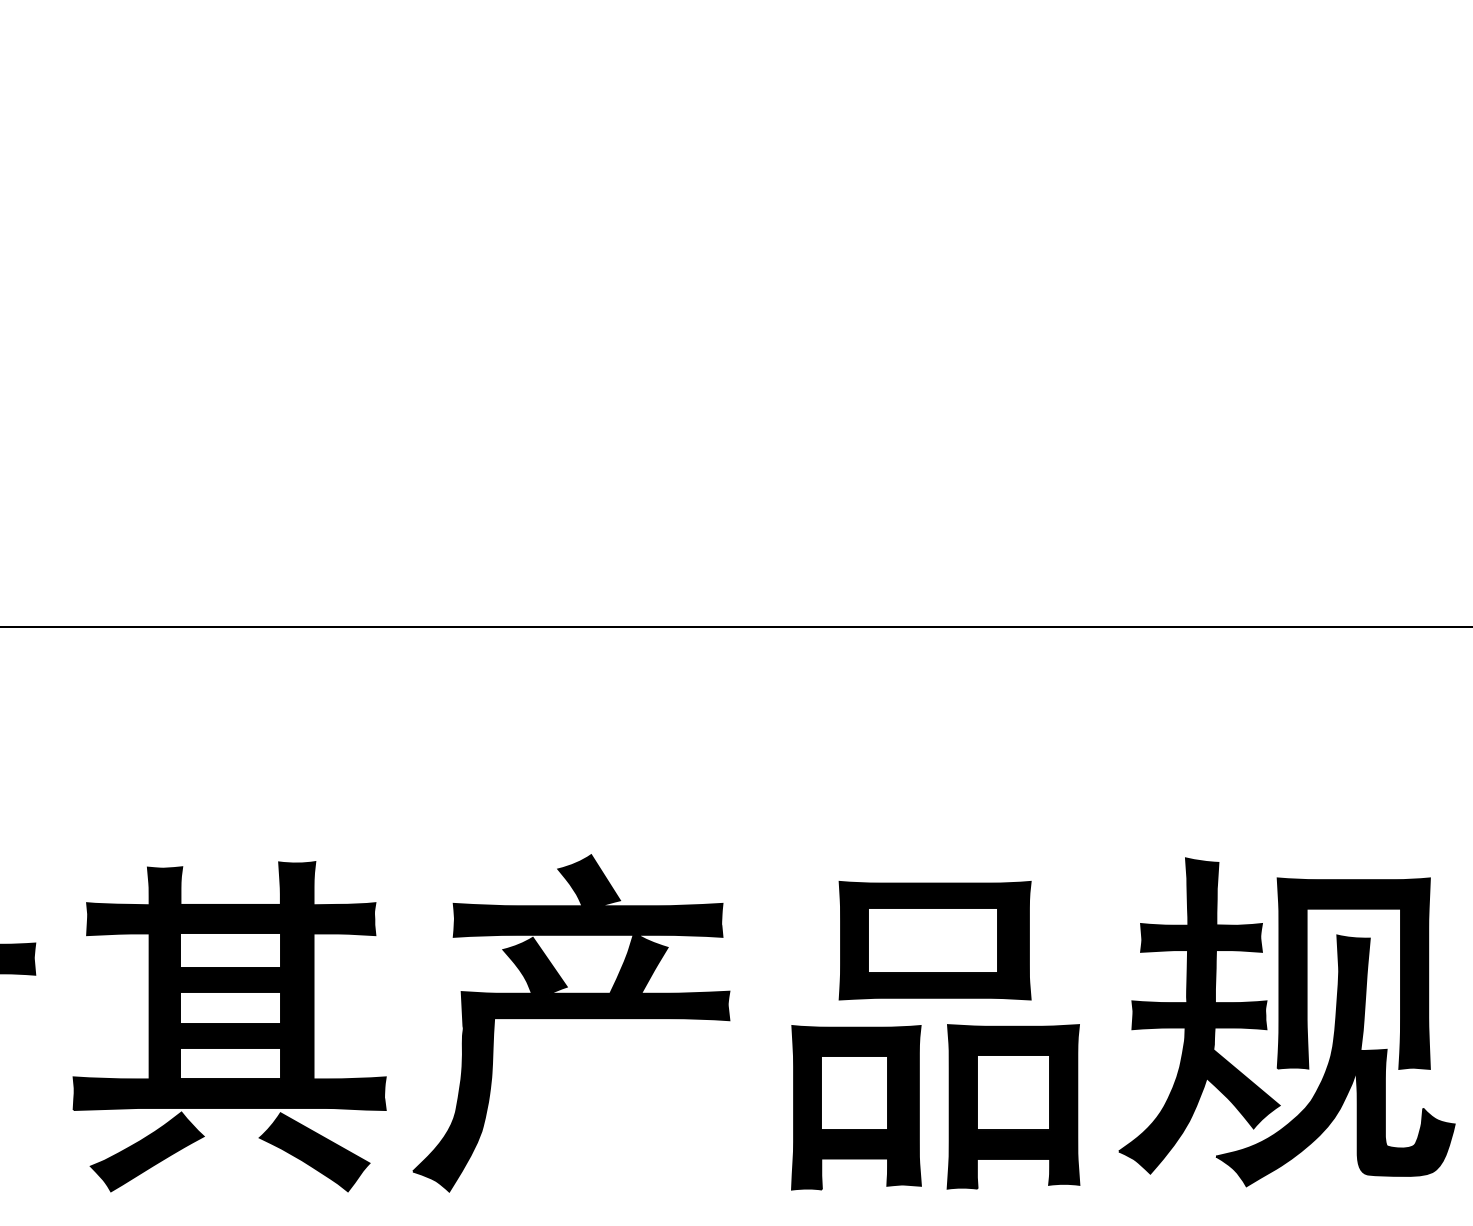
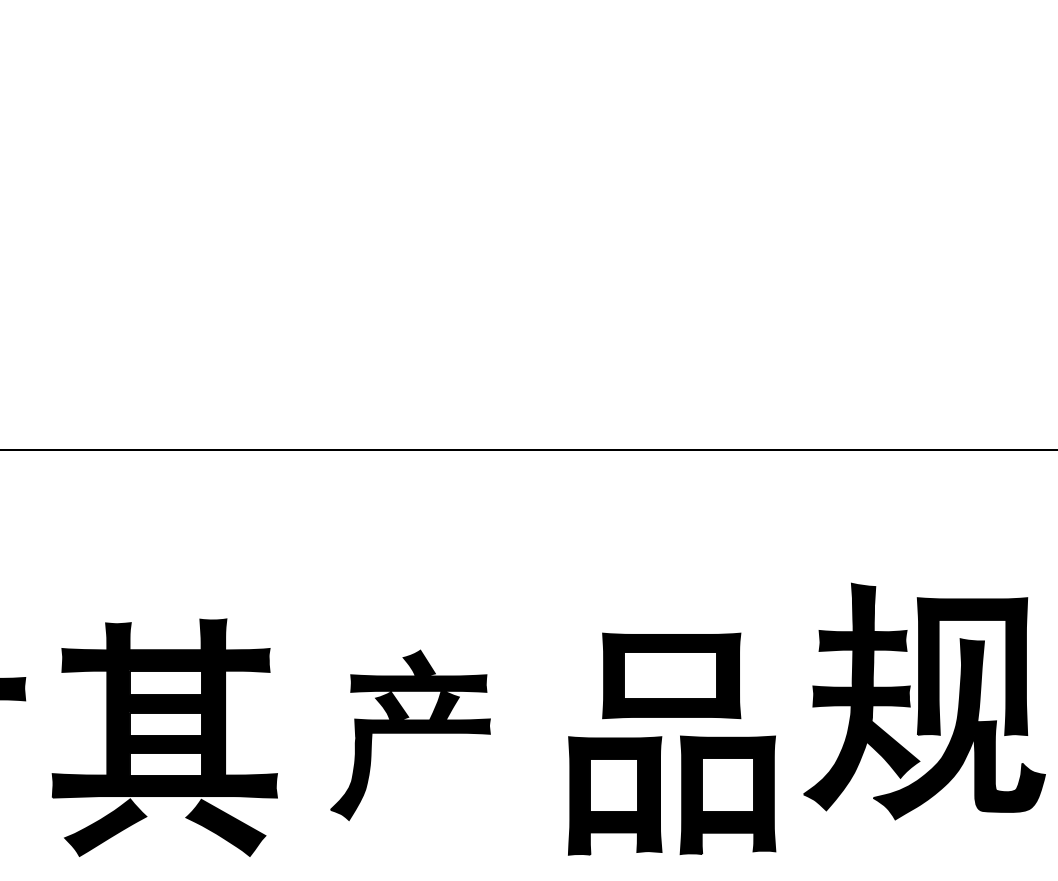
part: (1286, 1022) -> (924, 701), moved
part: (571, 1023) -> (410, 735), size x0.7

